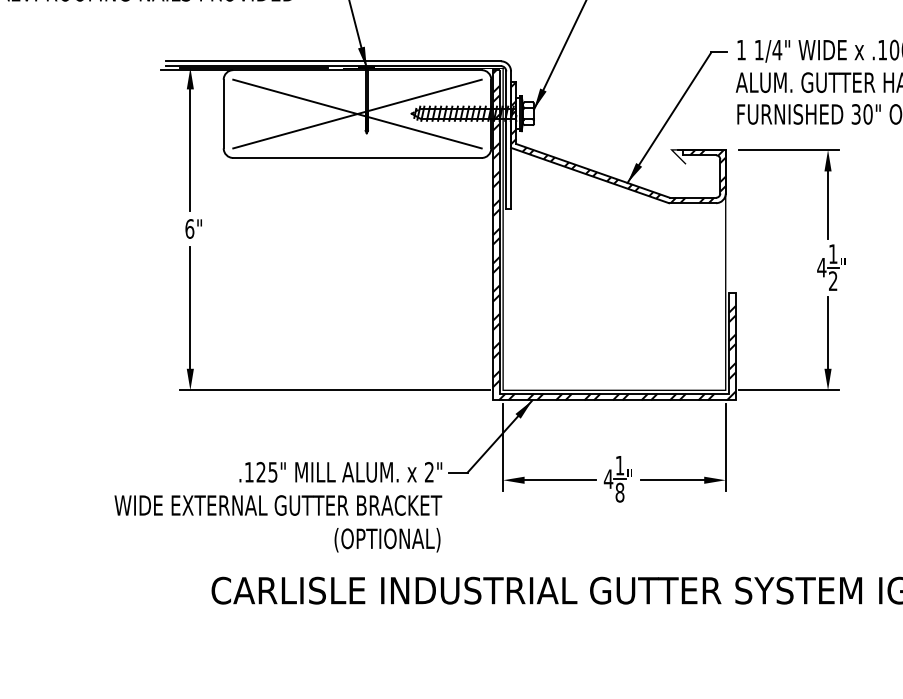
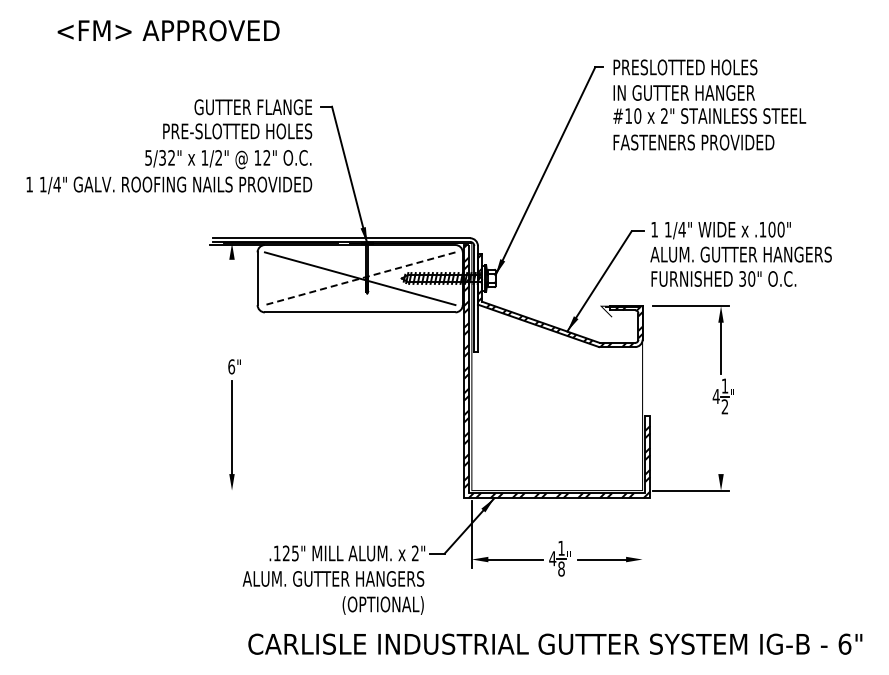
line: (357, 113) -> (360, 278), solid -> dashed
line: (190, 150) -> (232, 306), removed
line: (828, 332) -> (721, 446), removed
line: (334, 390) -> (342, 490), removed
line: (725, 446) -> (642, 533), removed
text: (278, 504) -> (299, 578), WIDE EXTERNAL GUTTER BRACKET -> ALUM. GUTTER HANGERS

